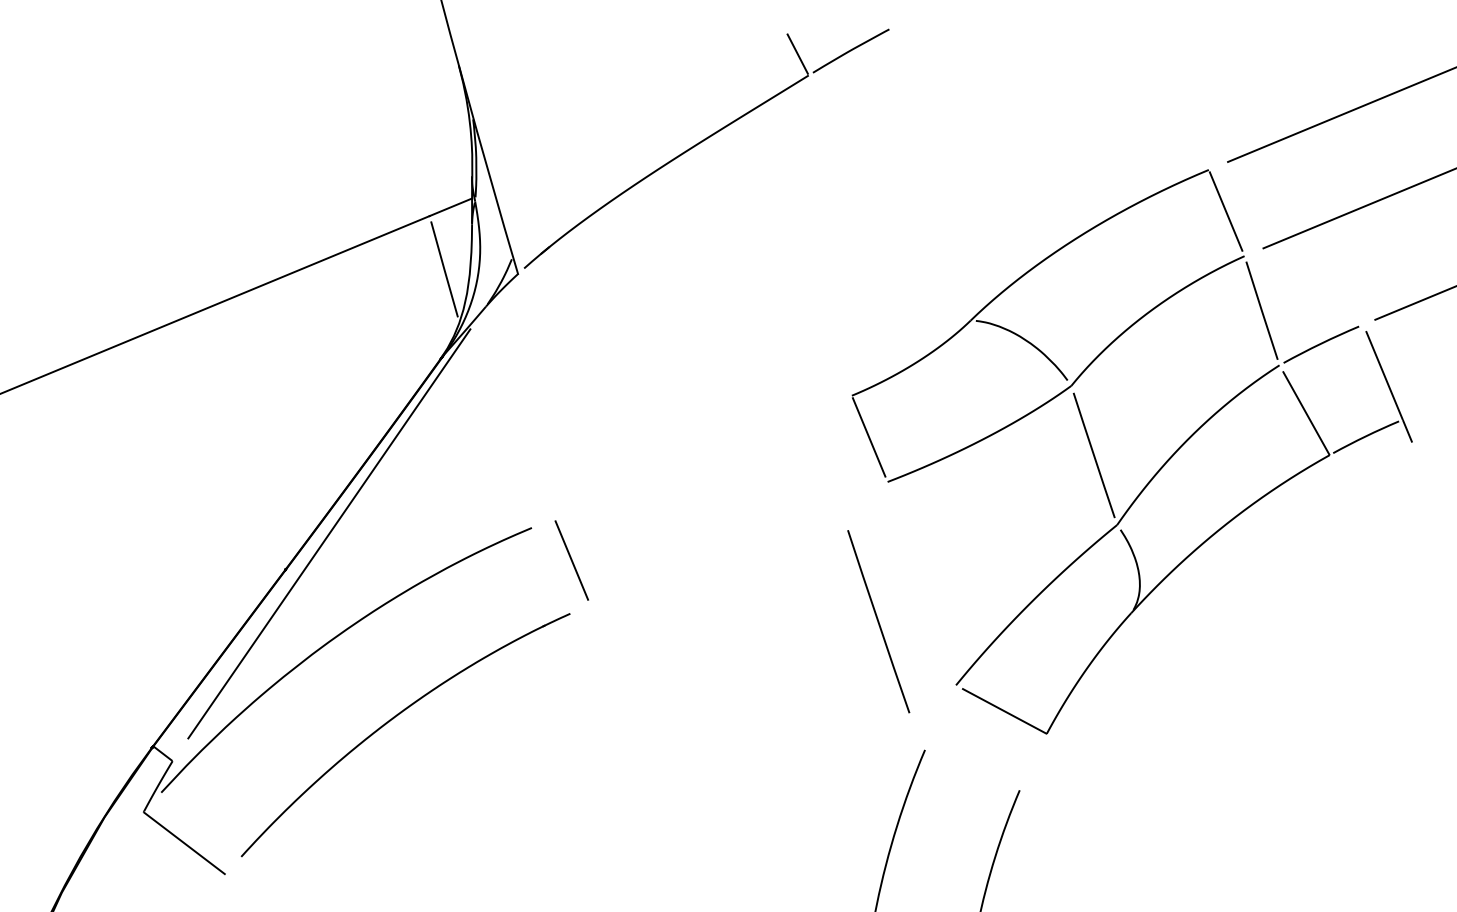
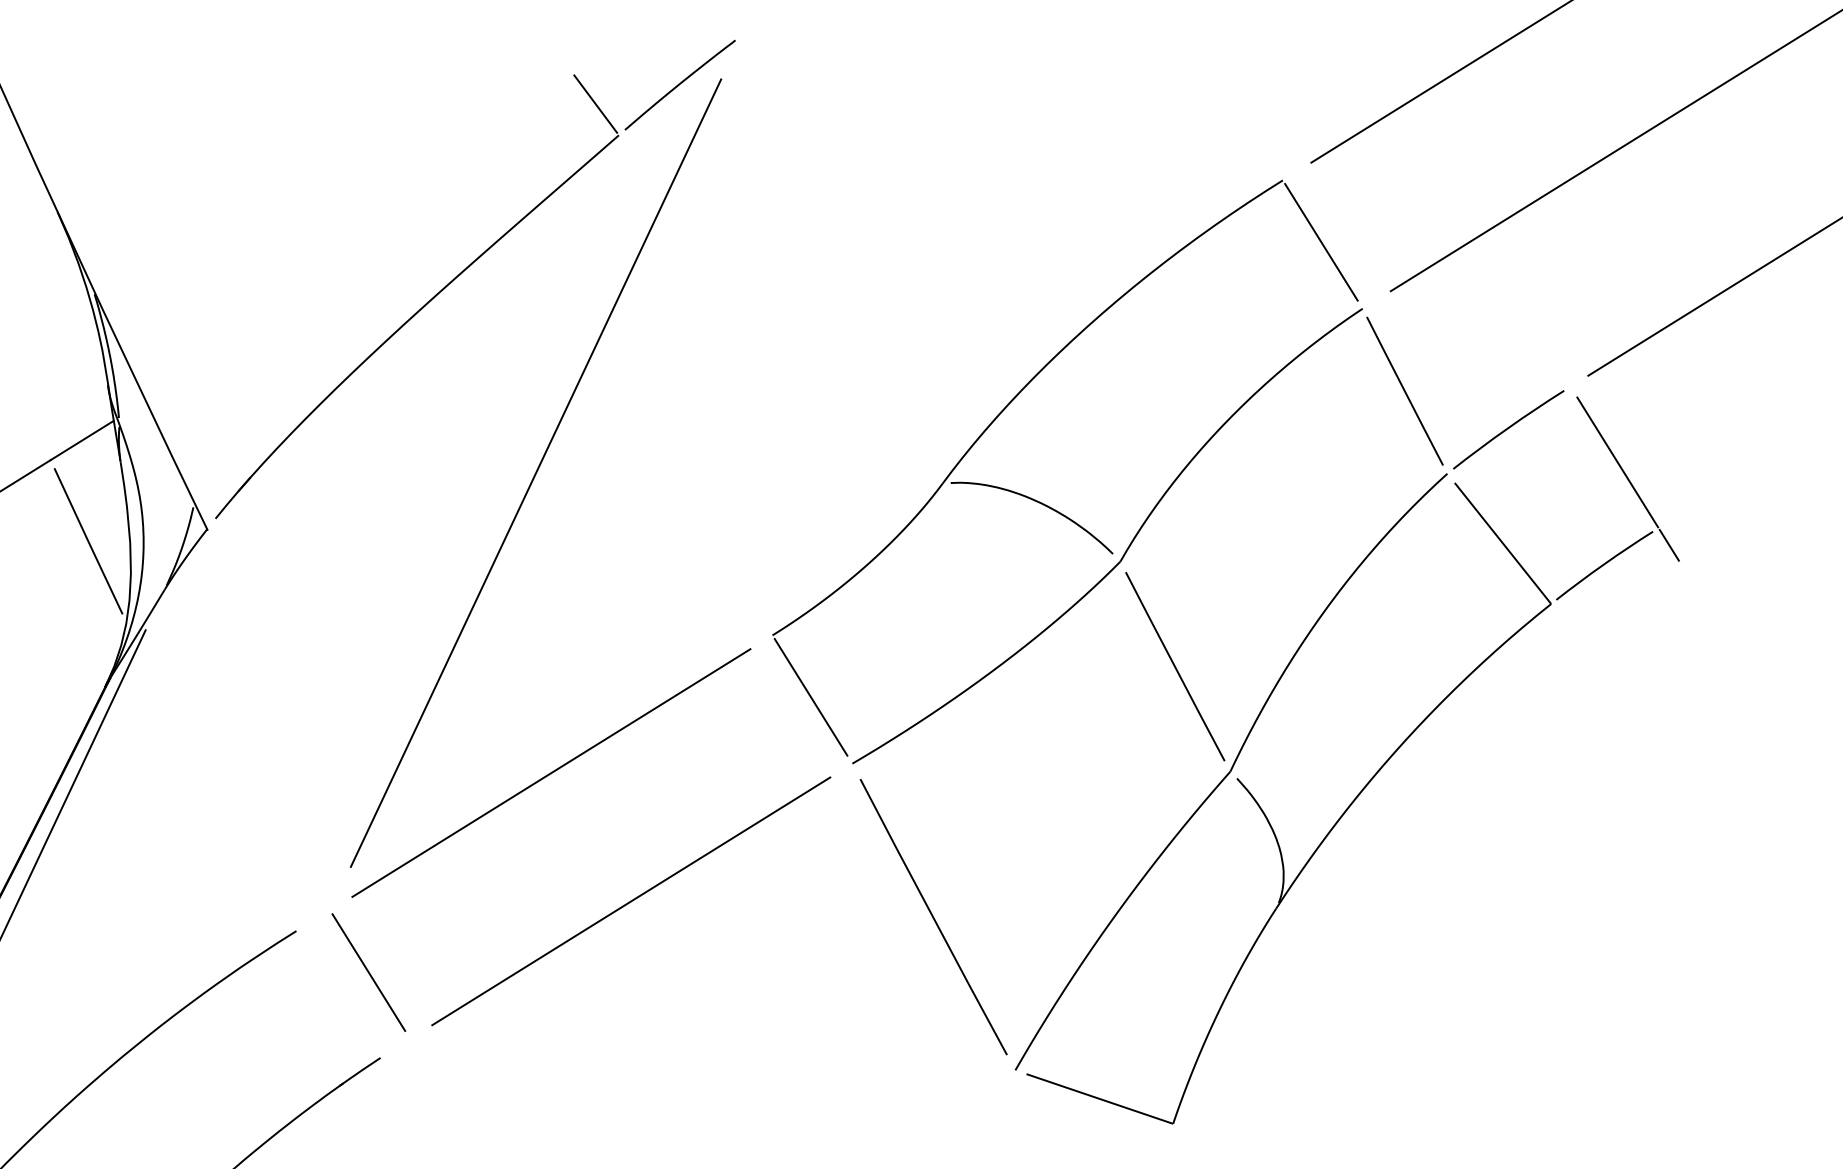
line: (723, 272) -> (534, 472), added
line: (703, 456) -> (551, 771), added
line: (738, 543) -> (630, 901), added
line: (878, 621) -> (933, 916), moved

